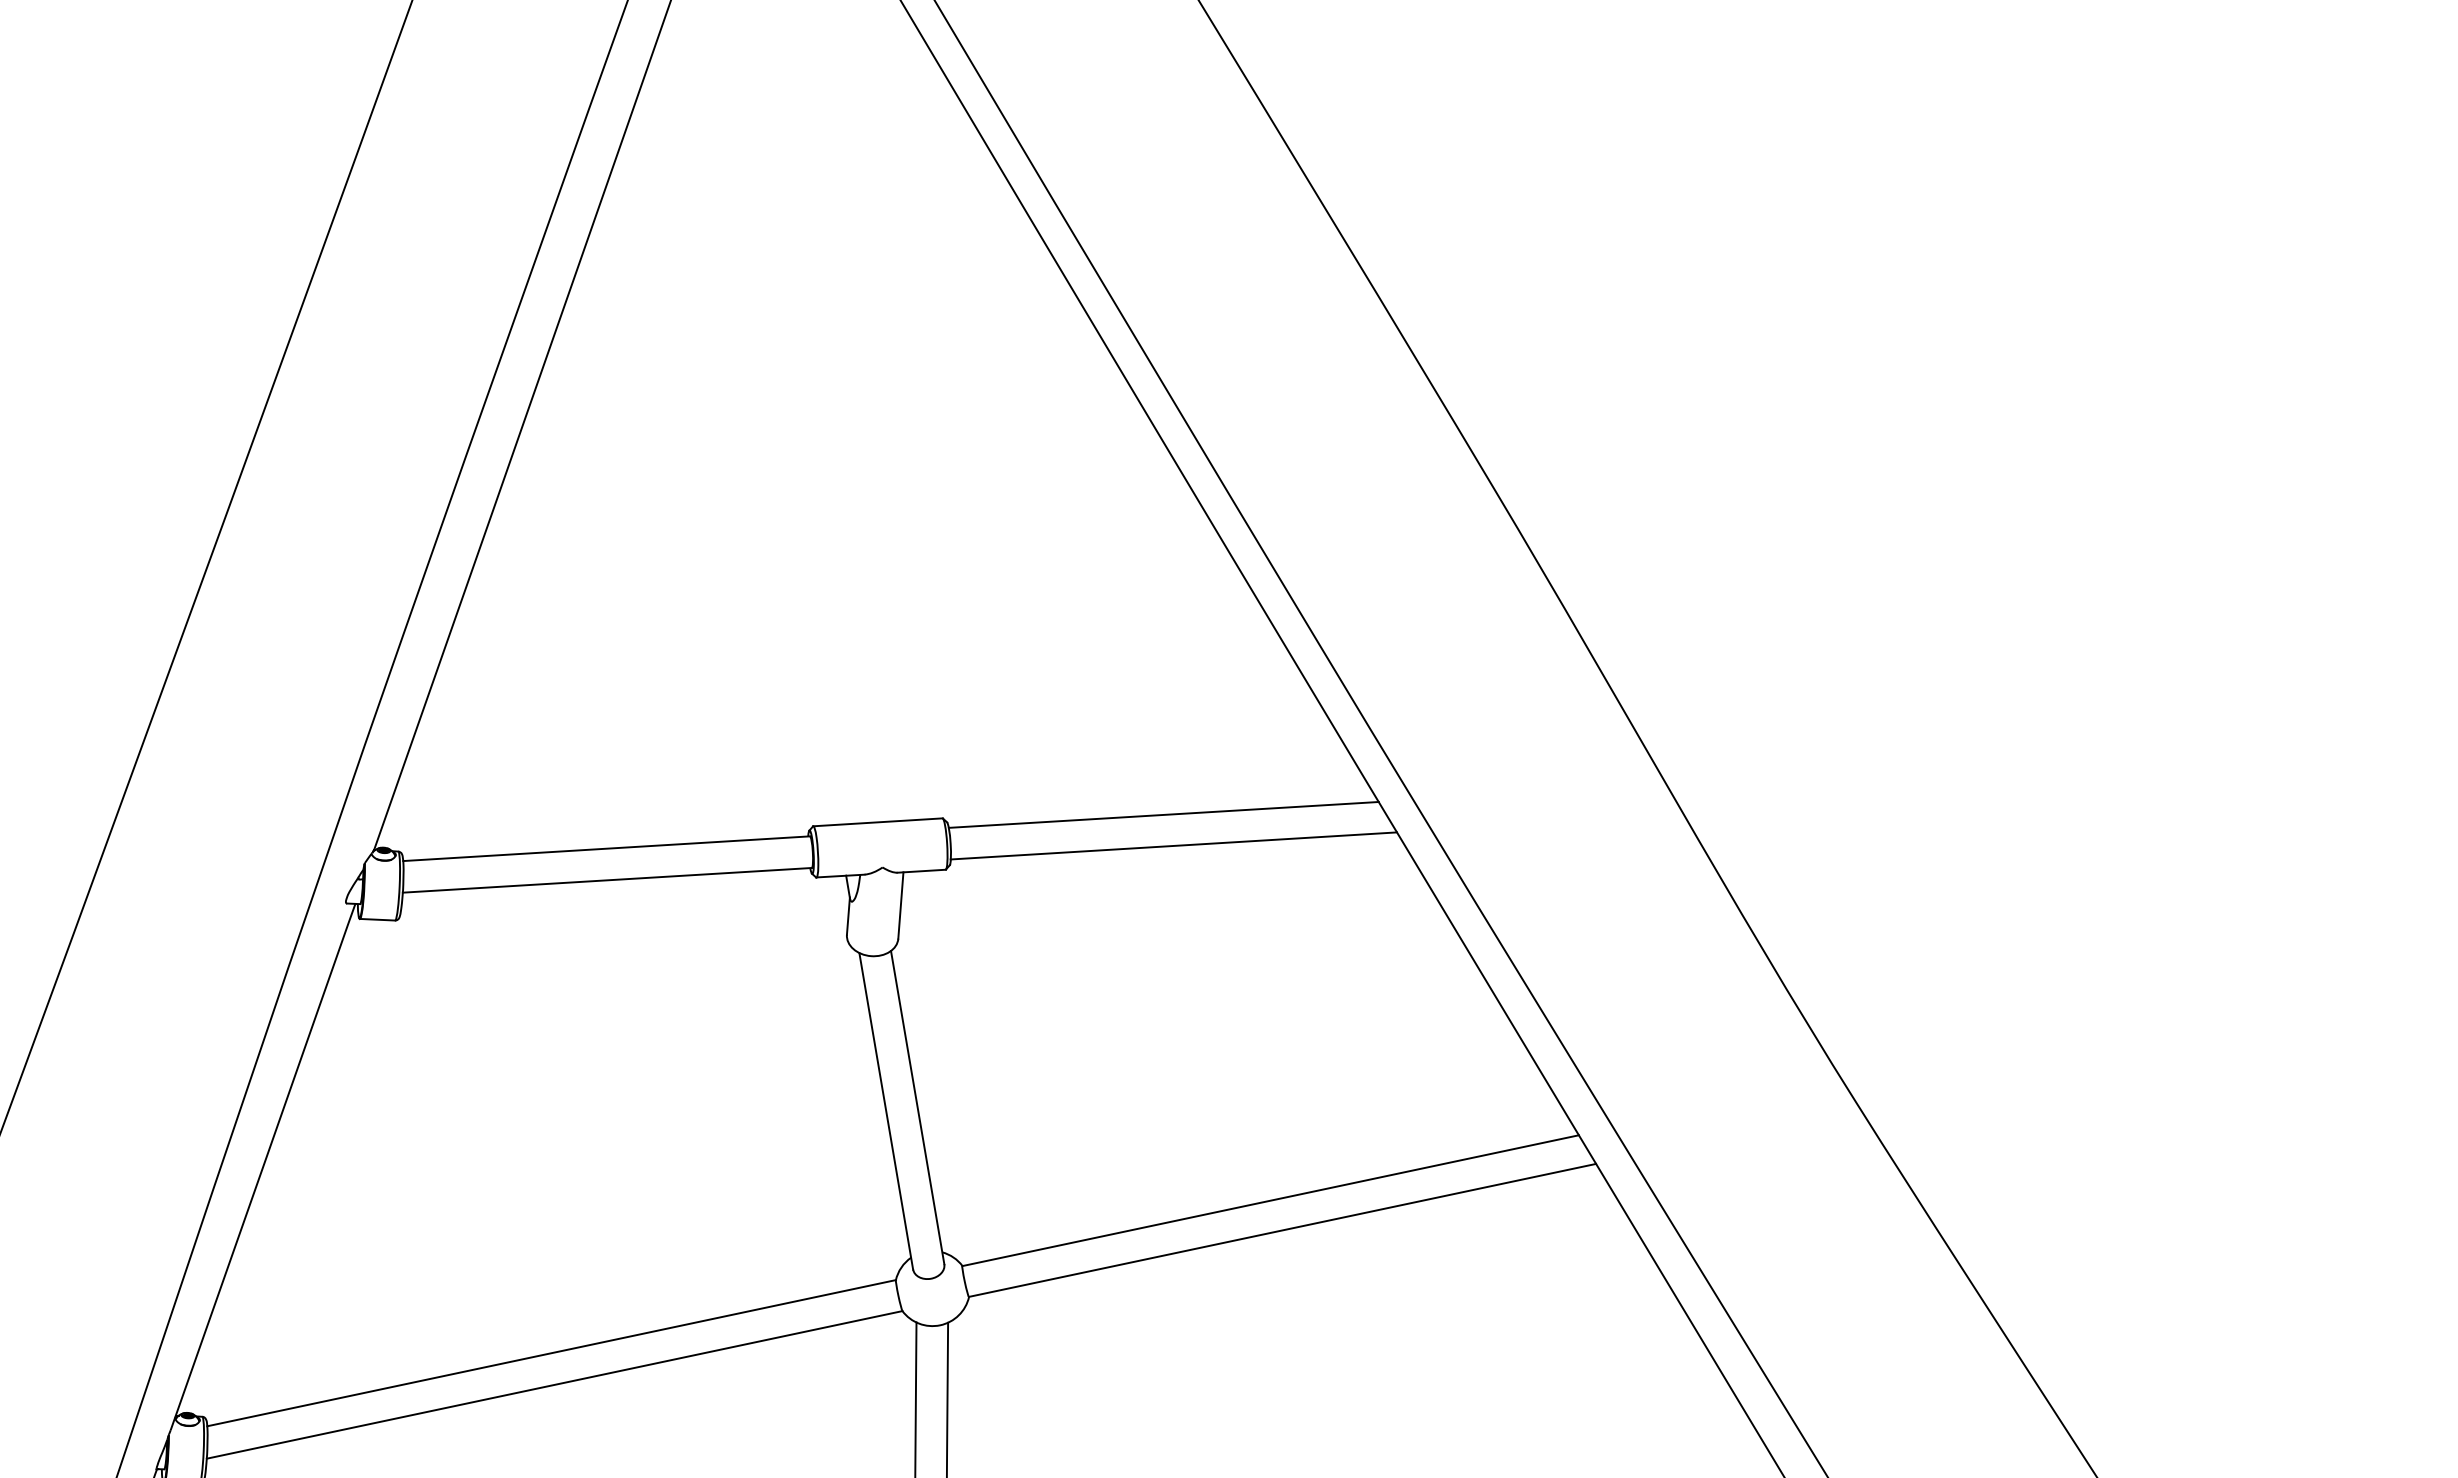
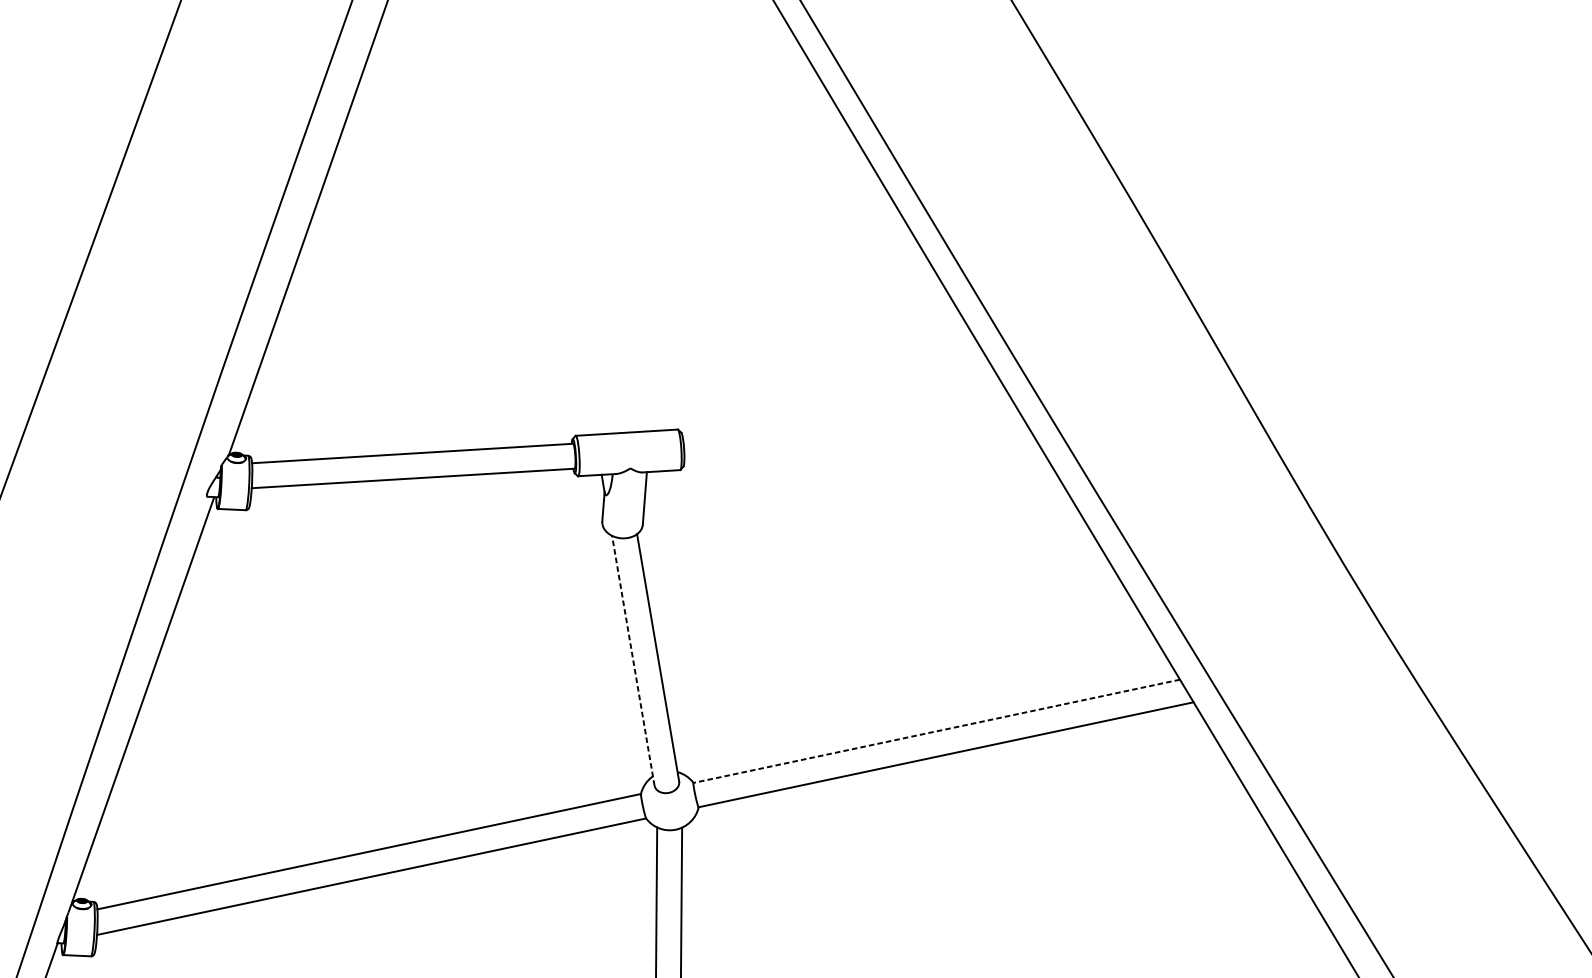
line: (1163, 814) -> (852, 426), removed
line: (1173, 845) -> (860, 450), removed
line: (886, 1111) -> (633, 660), solid -> dashed
line: (1270, 1200) -> (936, 731), solid -> dashed

